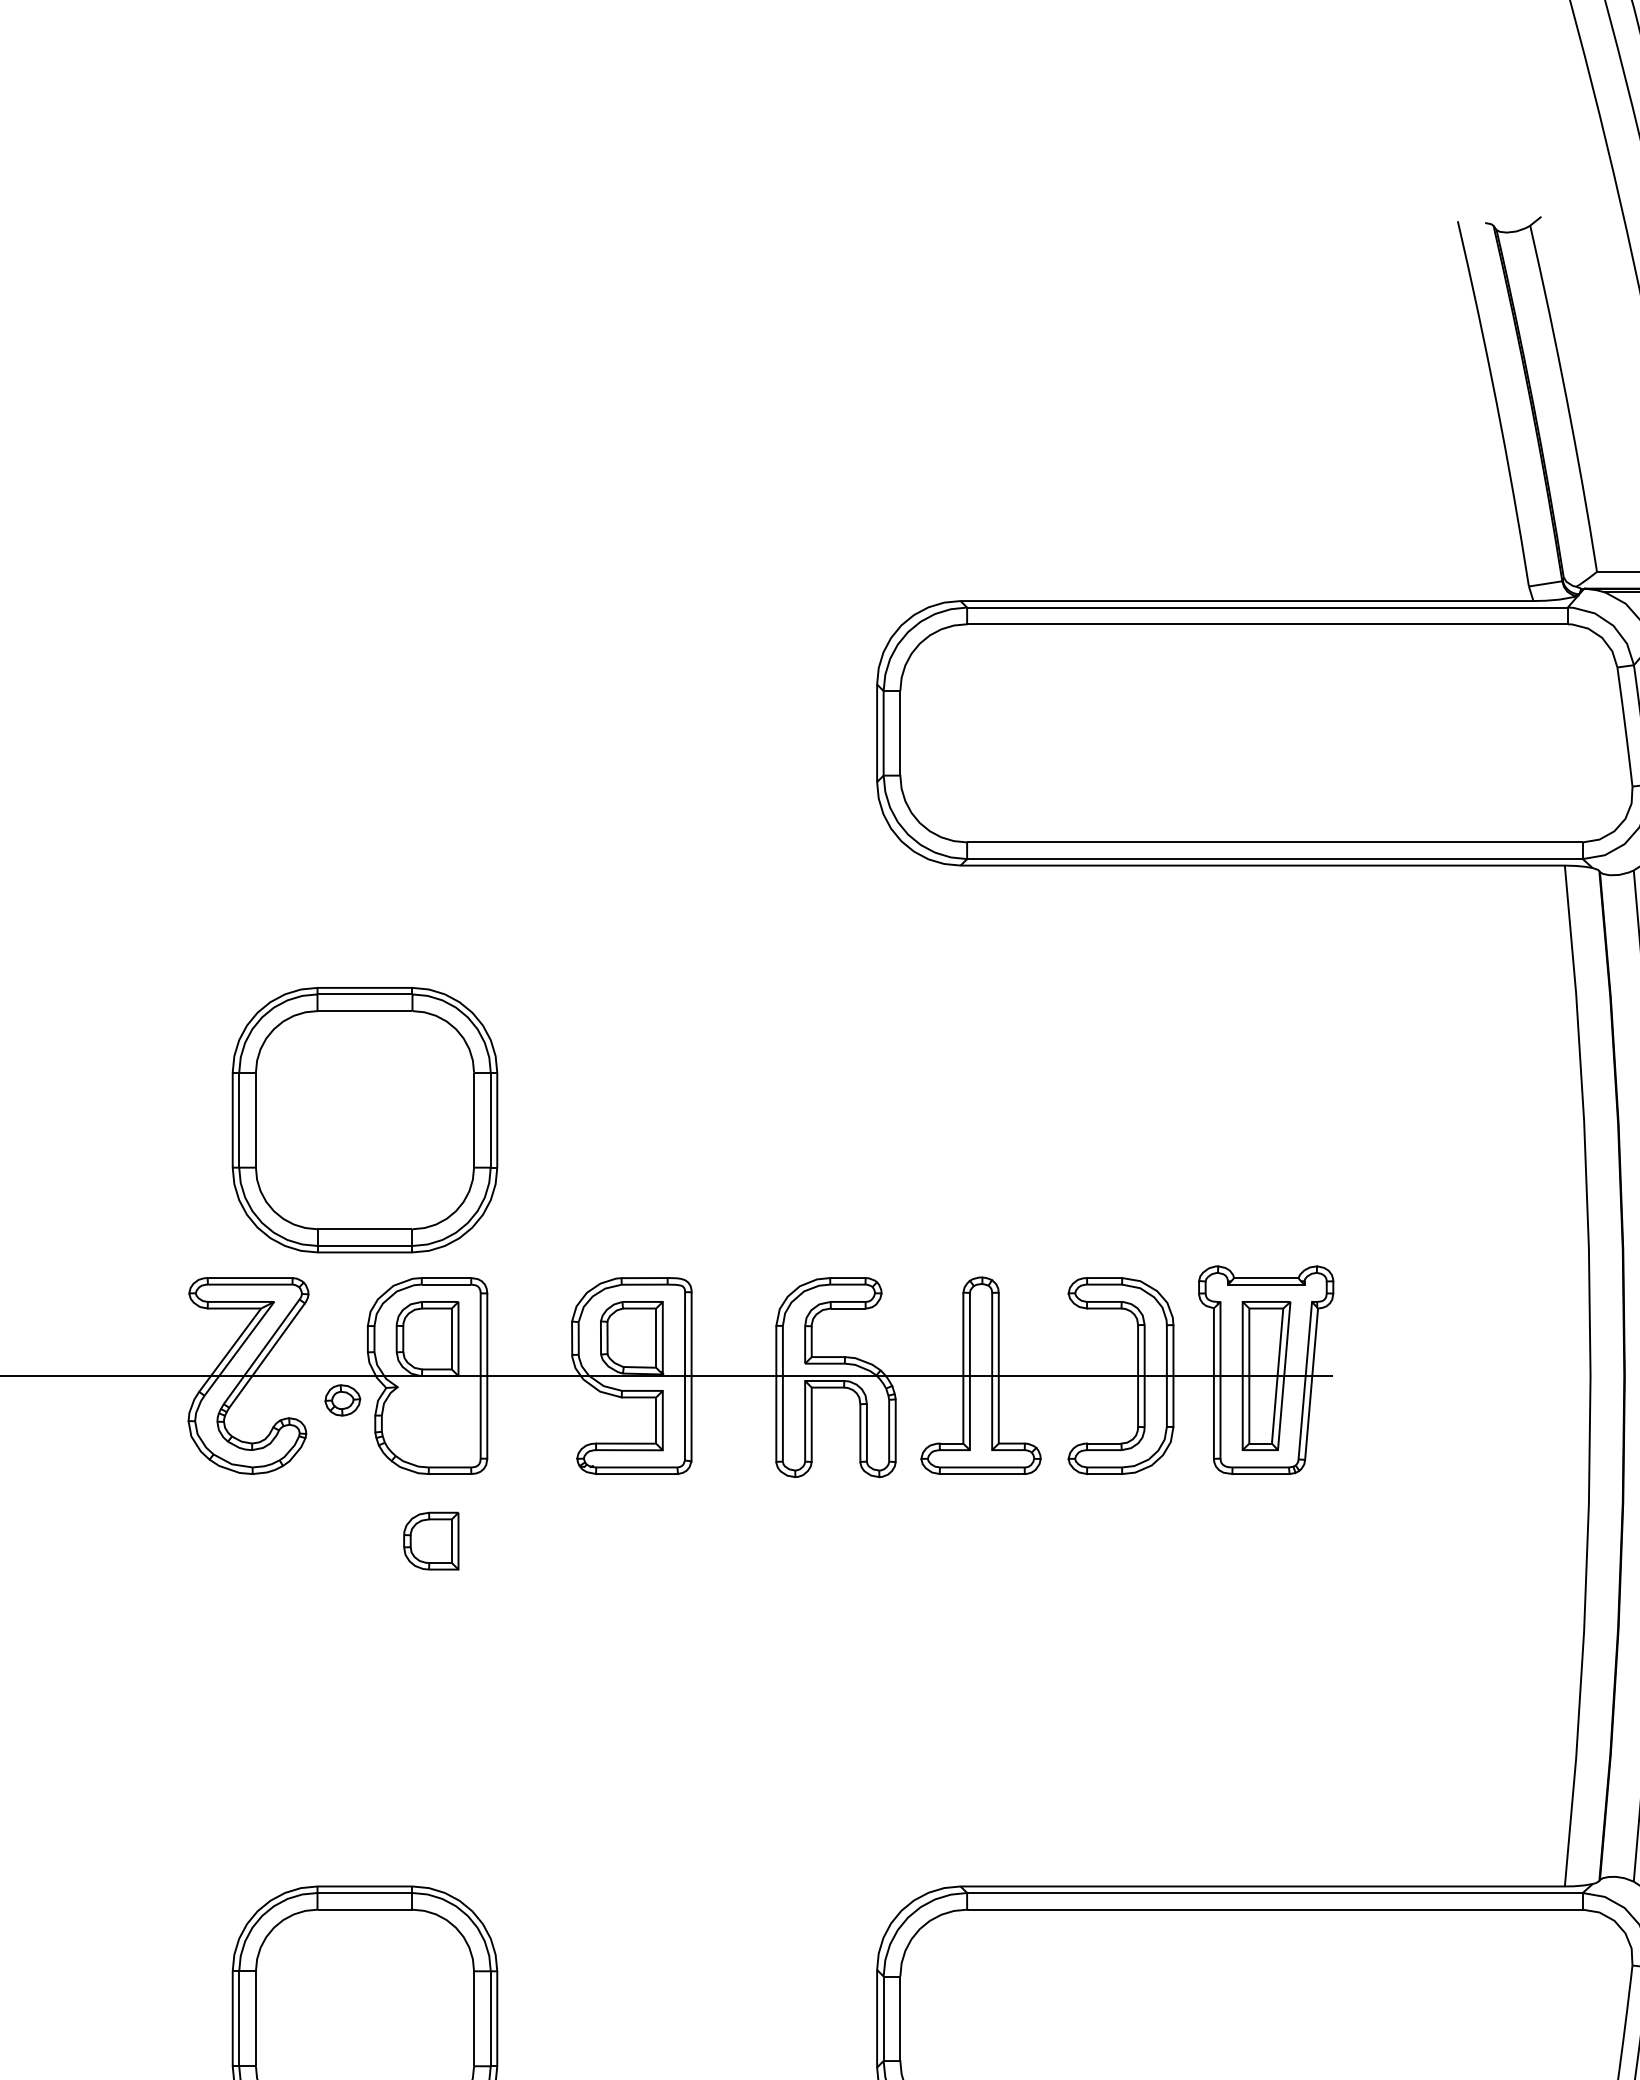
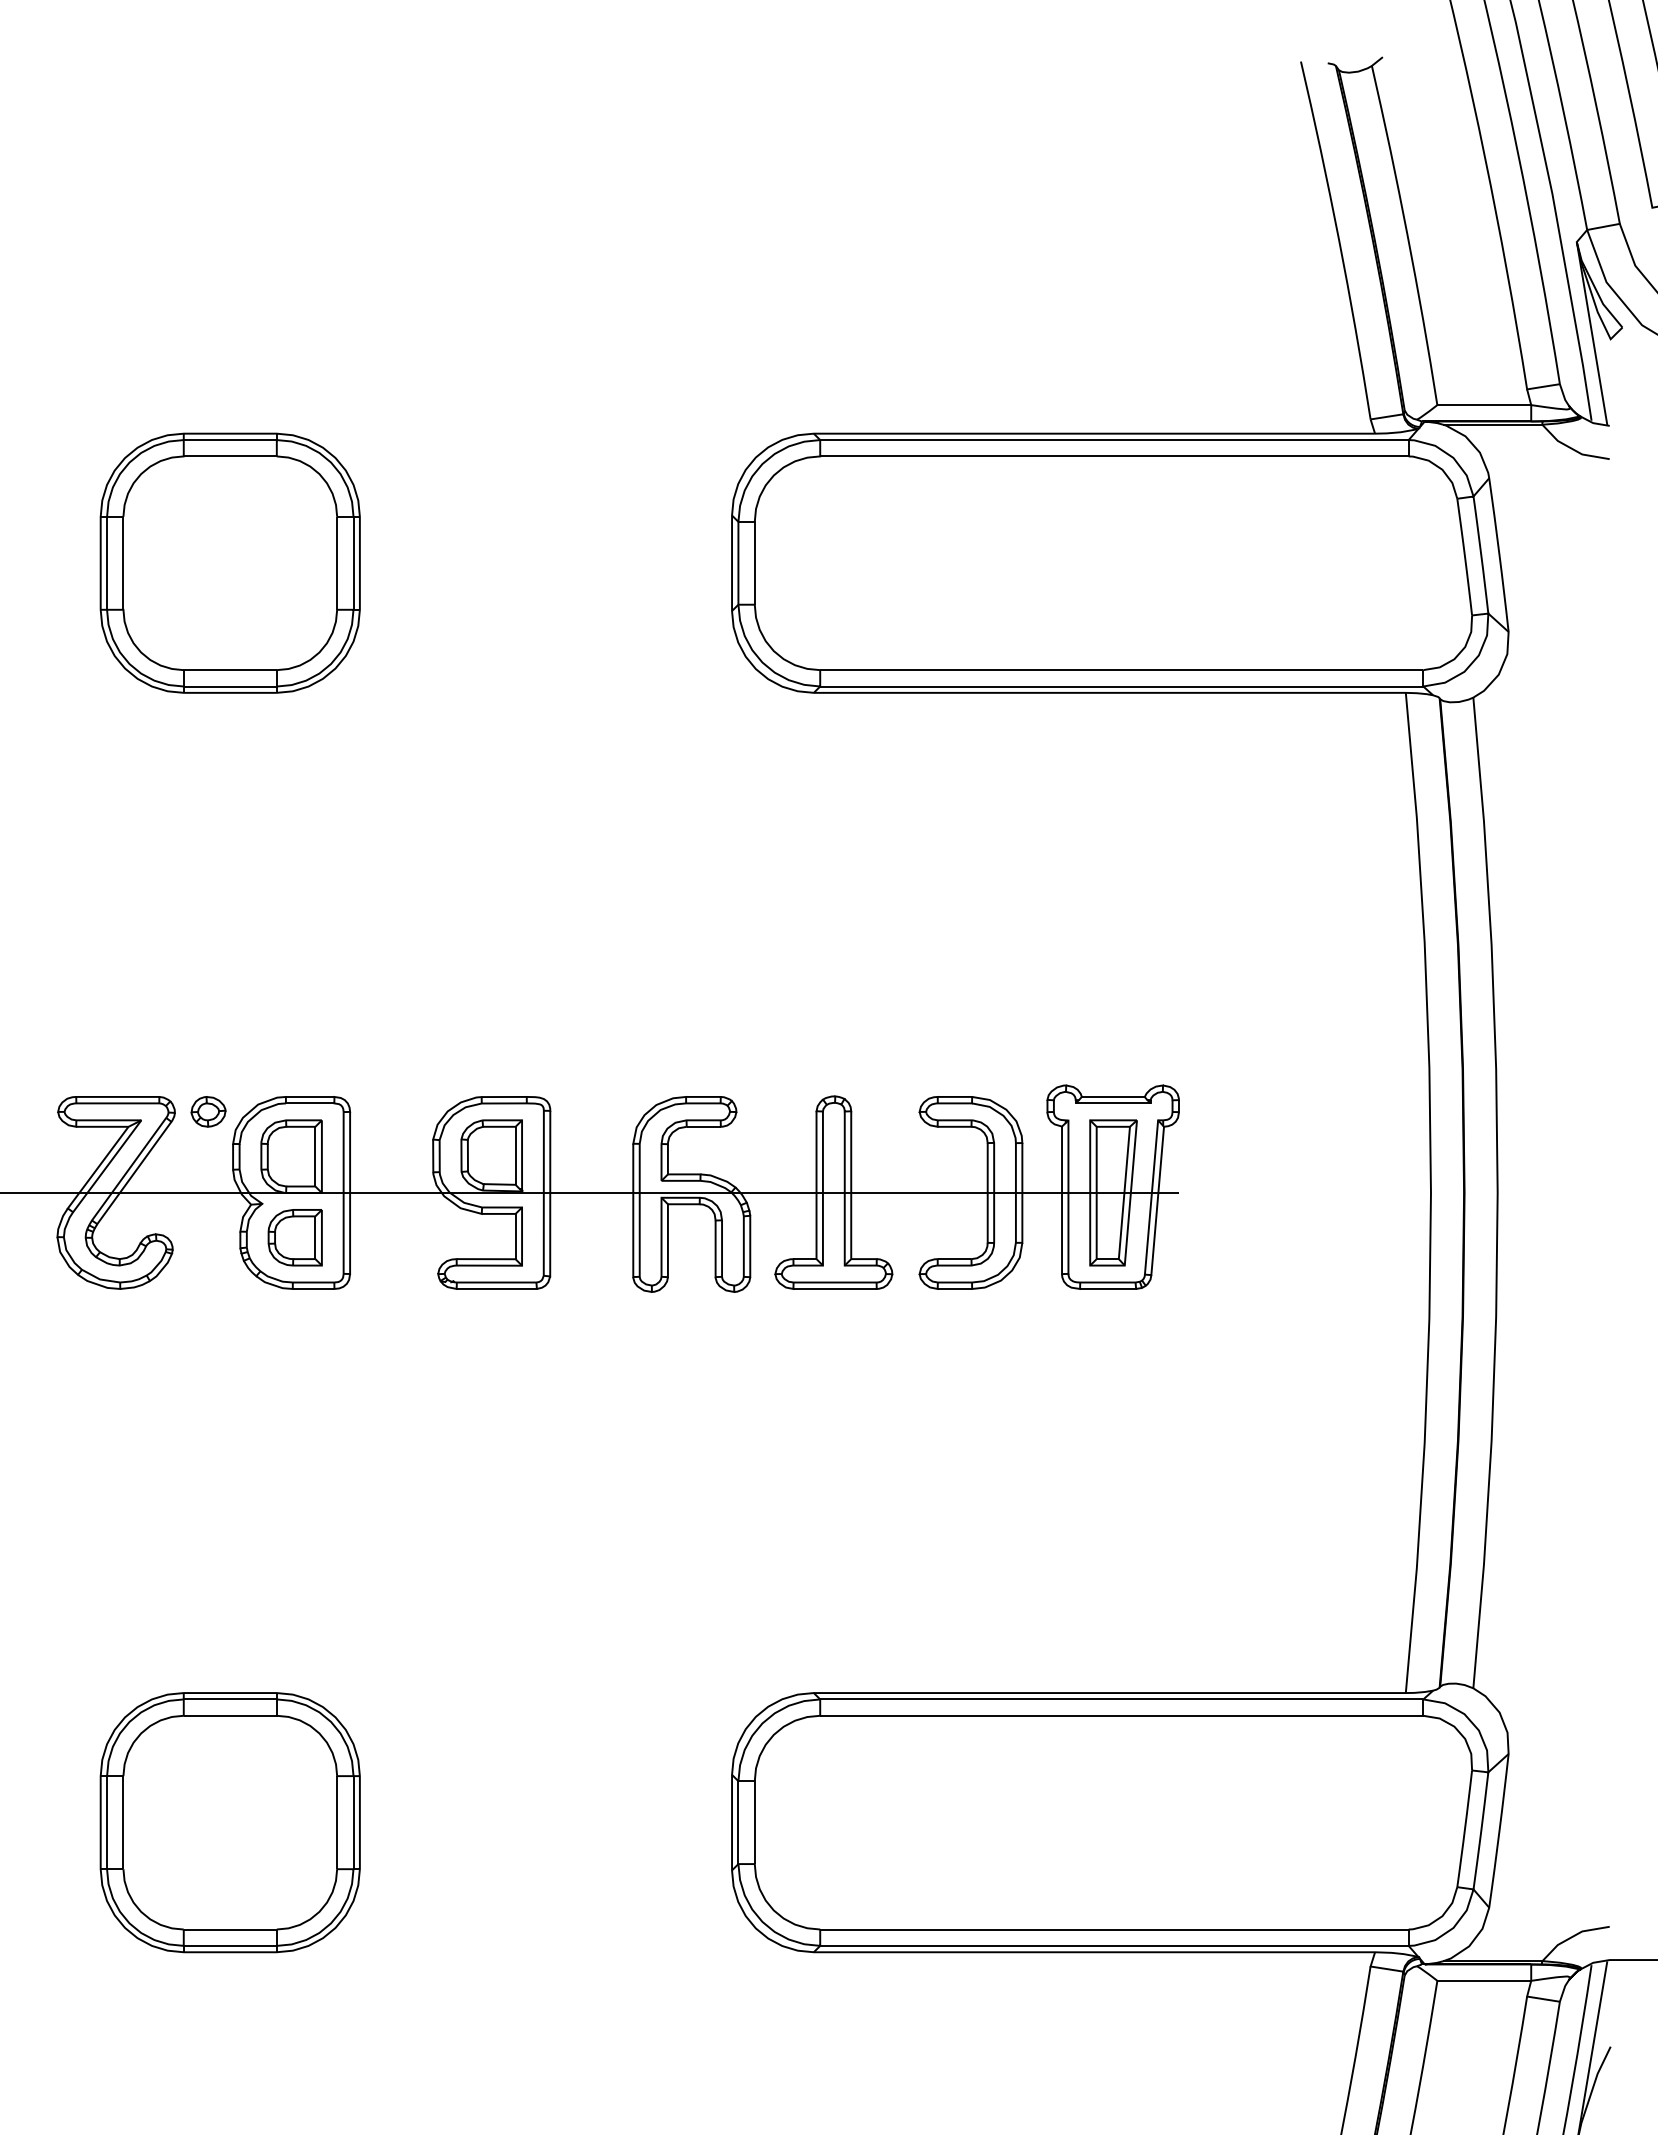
part: (364, 1119) -> (229, 562), moved
part: (342, 1400) -> (208, 1111), moved
part: (430, 1540) -> (294, 1237), moved

